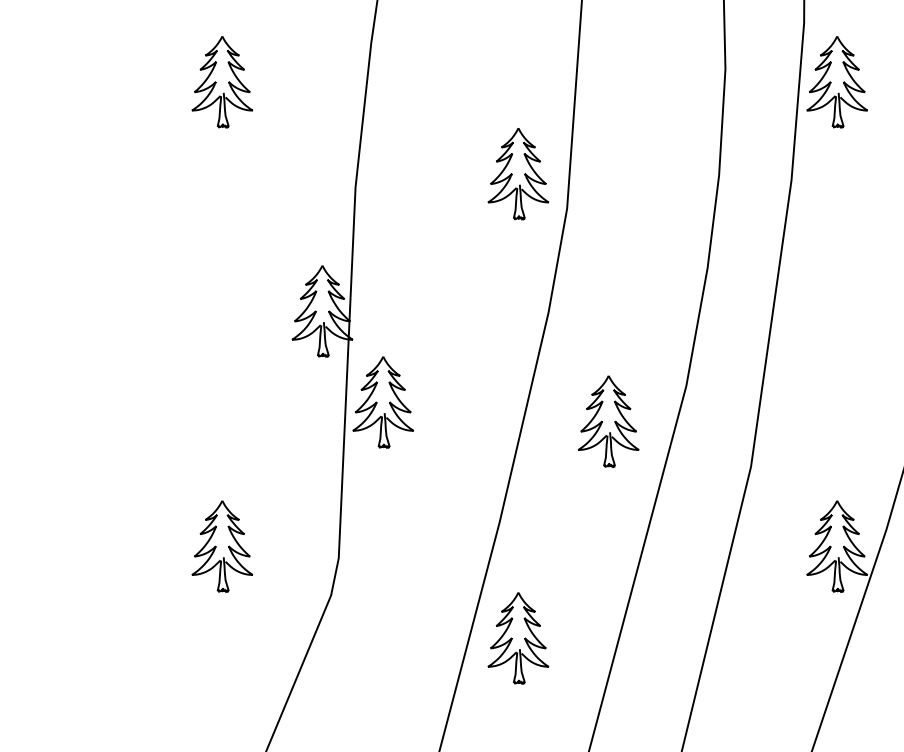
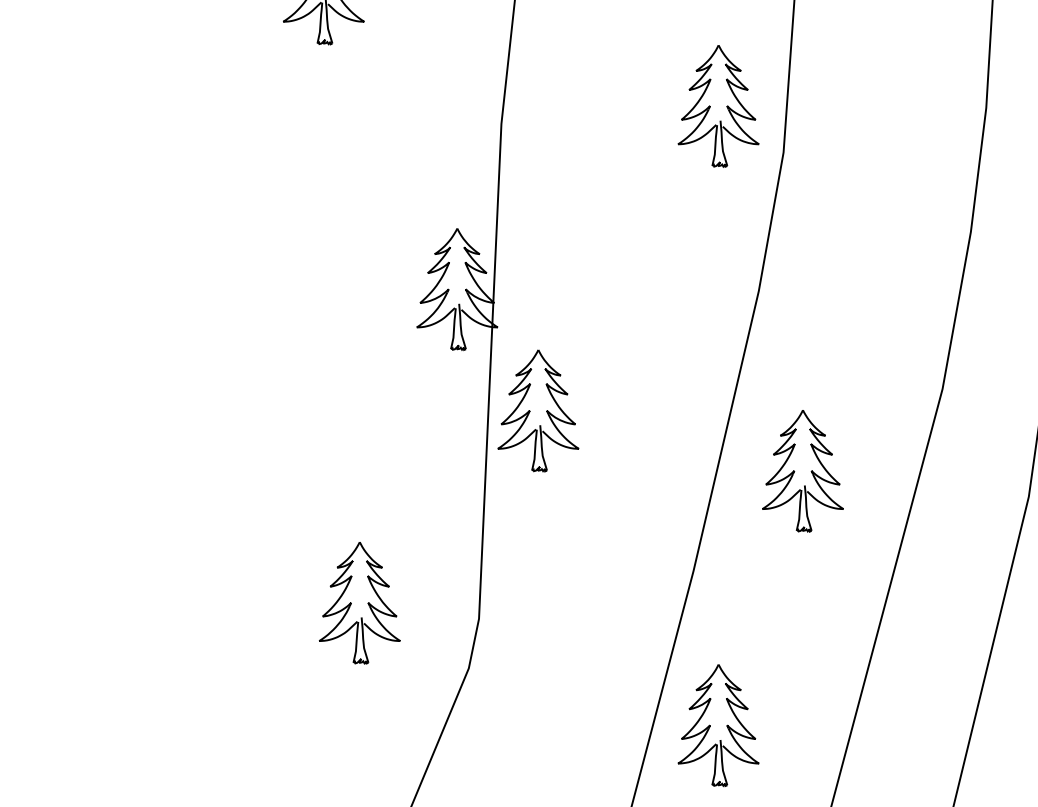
part: (608, 421) -> (802, 471), moved
part: (222, 546) -> (359, 603), moved

